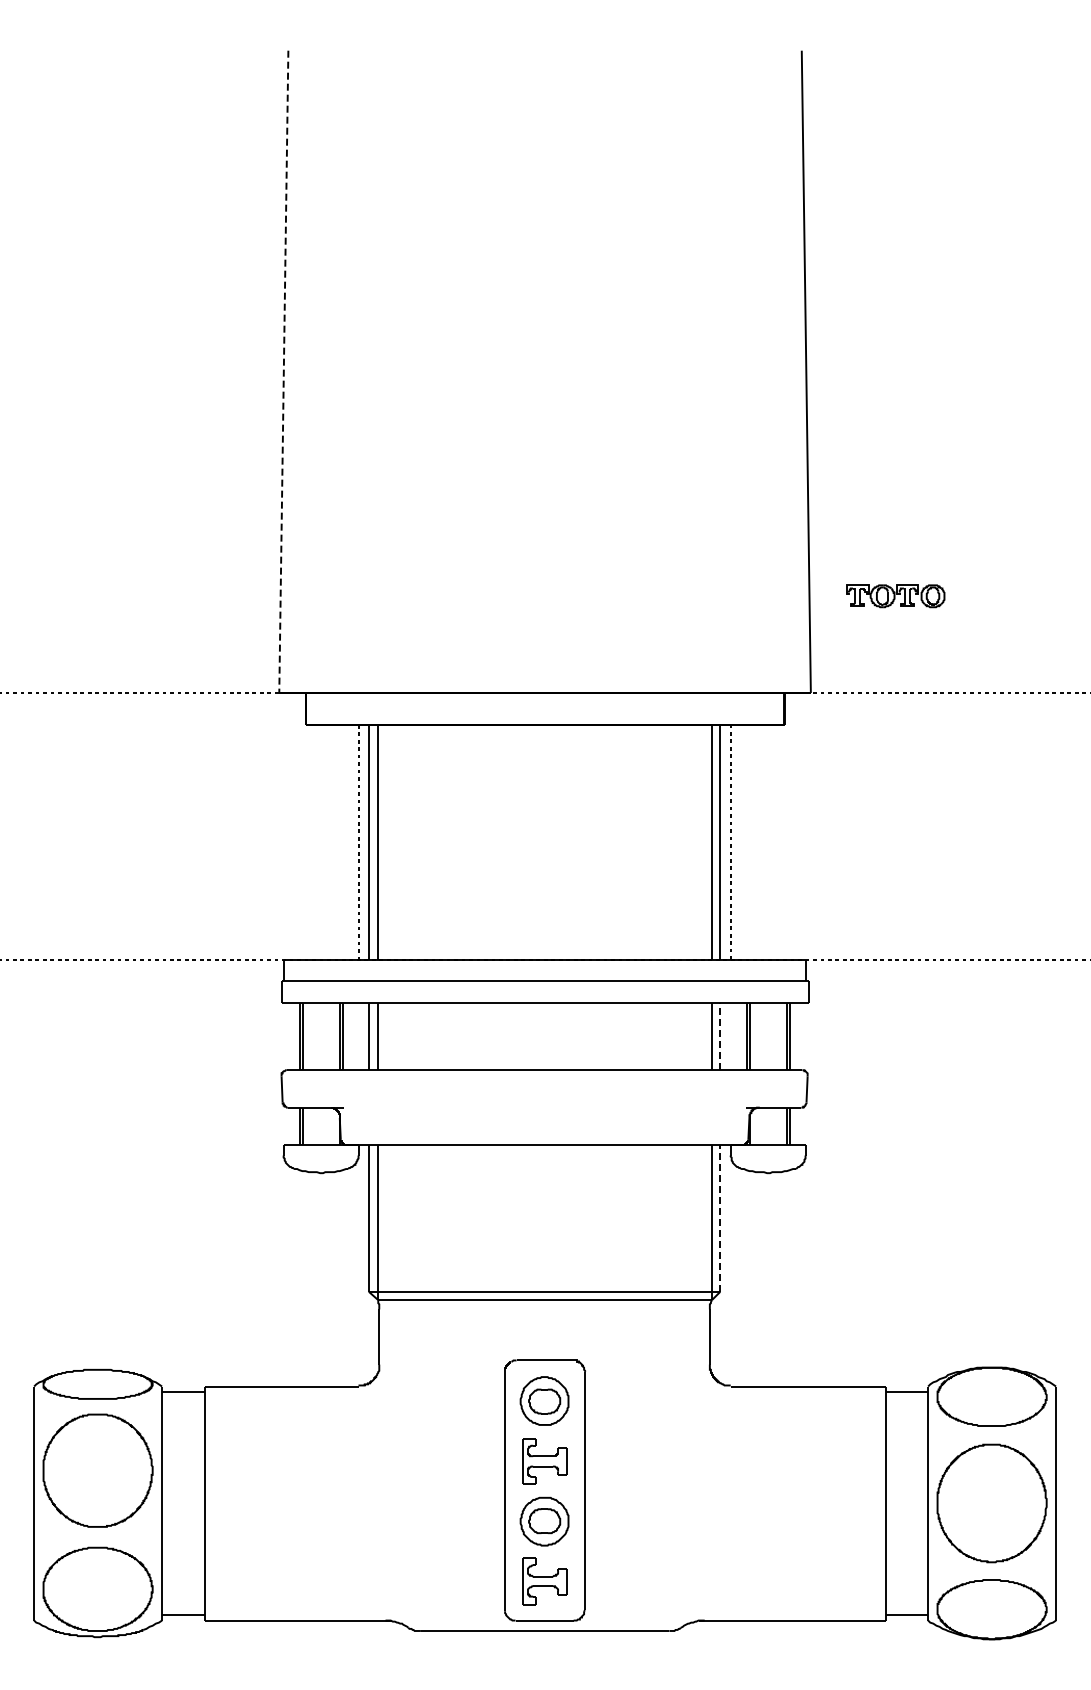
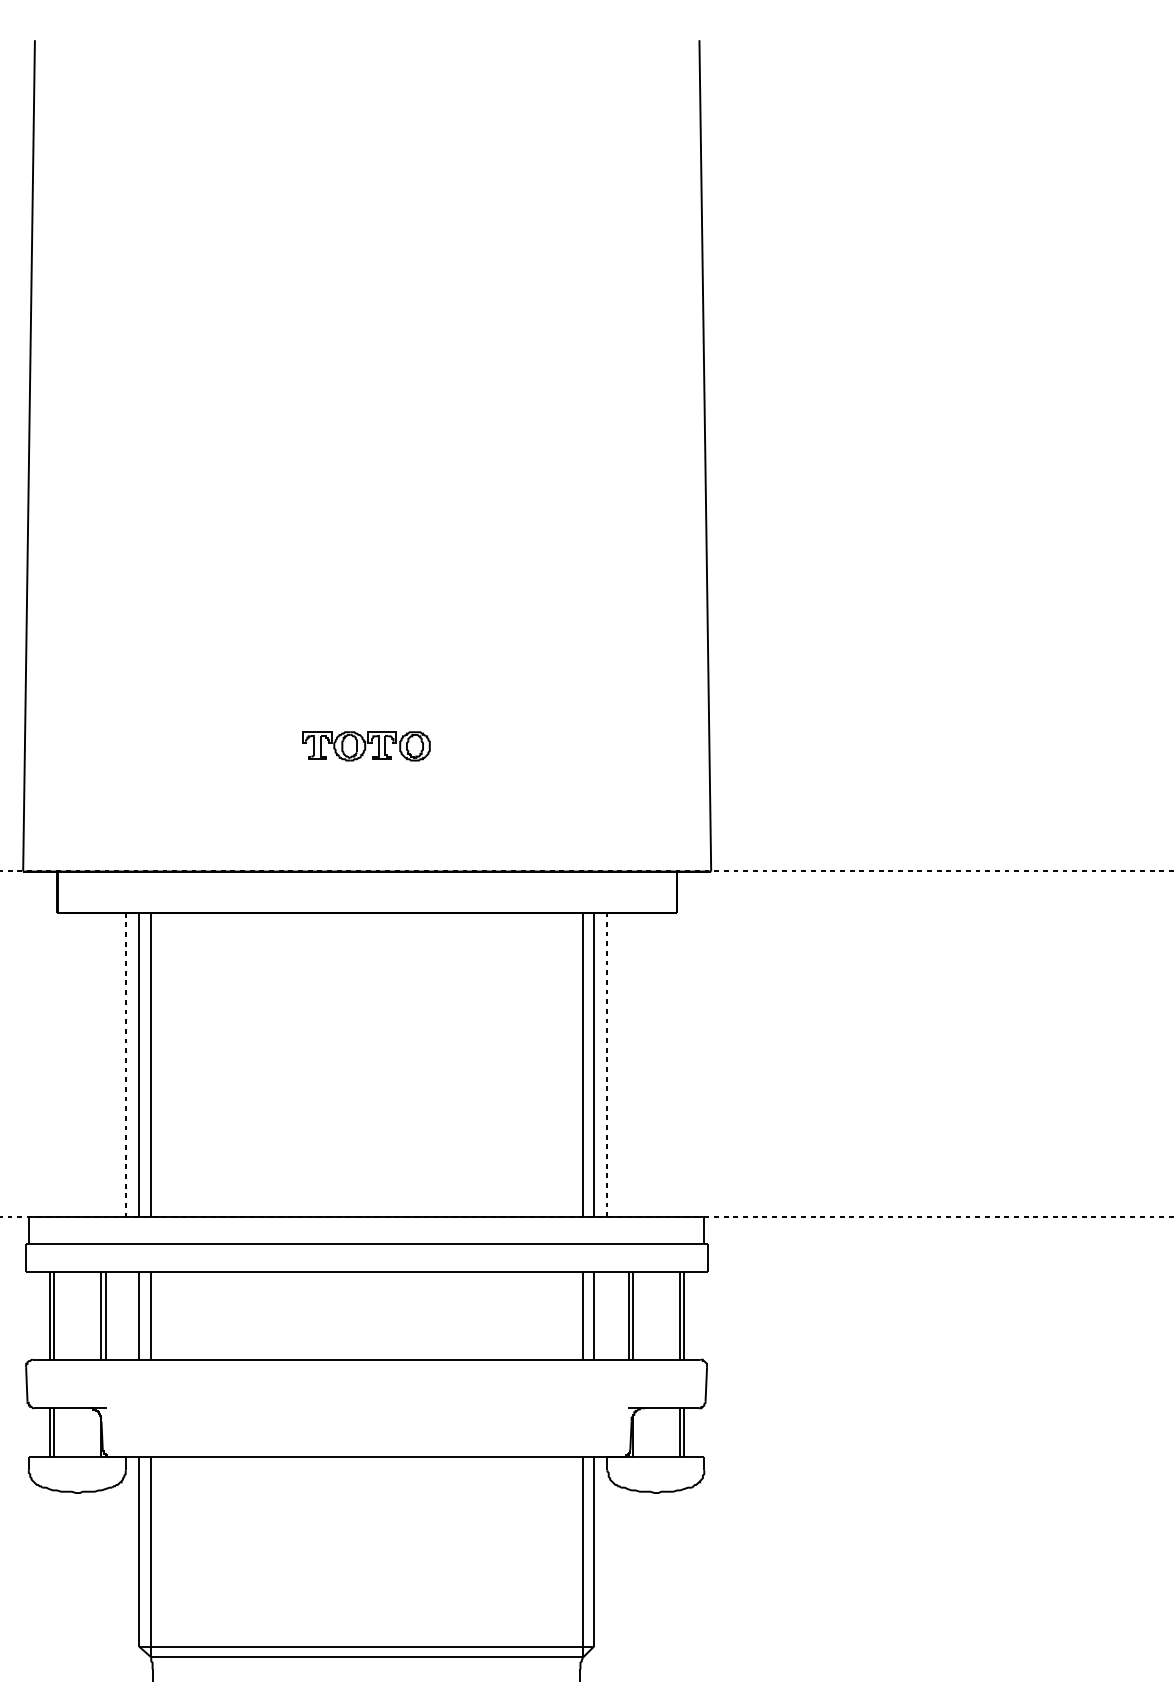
line: (283, 372) -> (28, 456), dashed -> solid
part: (895, 596) -> (366, 746), moved
line: (720, 1036) -> (594, 1316), dashed -> solid
line: (720, 1217) -> (594, 1550), dashed -> solid

